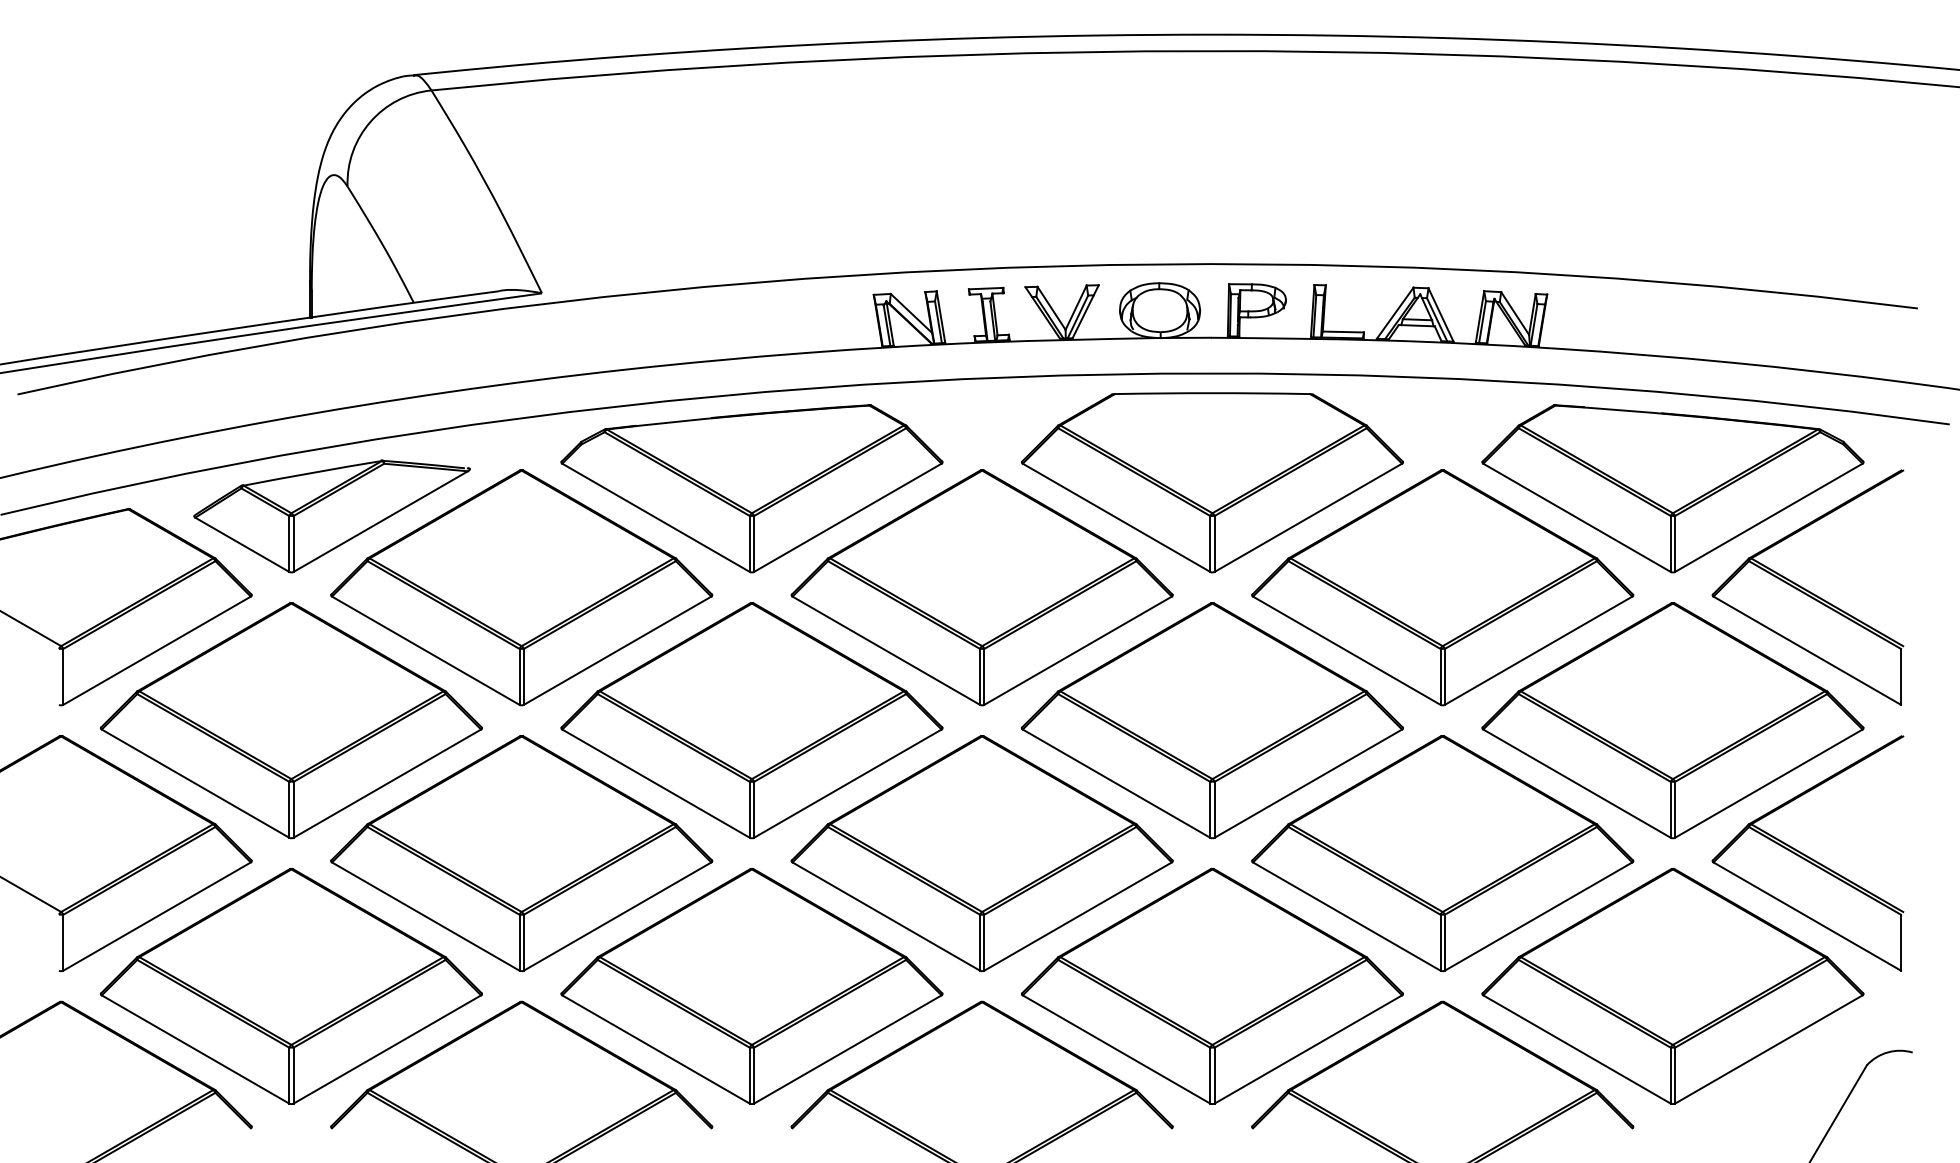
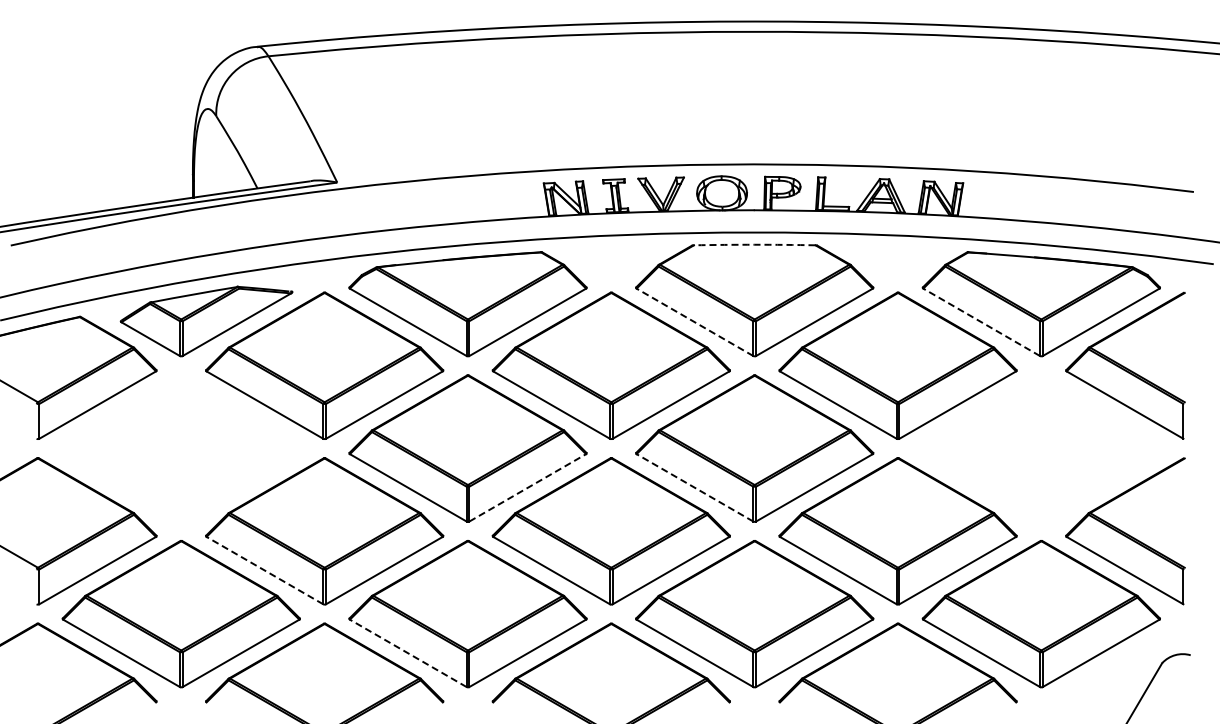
arc: (1212, 392) -> (754, 244), solid -> dashed
line: (1115, 518) -> (694, 322), solid -> dashed
line: (1576, 518) -> (981, 322), solid -> dashed
part: (290, 720) -> (180, 448), removed
part: (1671, 720) -> (1040, 448), removed
line: (849, 783) -> (528, 487), solid -> dashed
line: (1115, 783) -> (694, 487), solid -> dashed
line: (425, 916) -> (264, 570), solid -> dashed
line: (654, 1049) -> (407, 653), solid -> dashed

